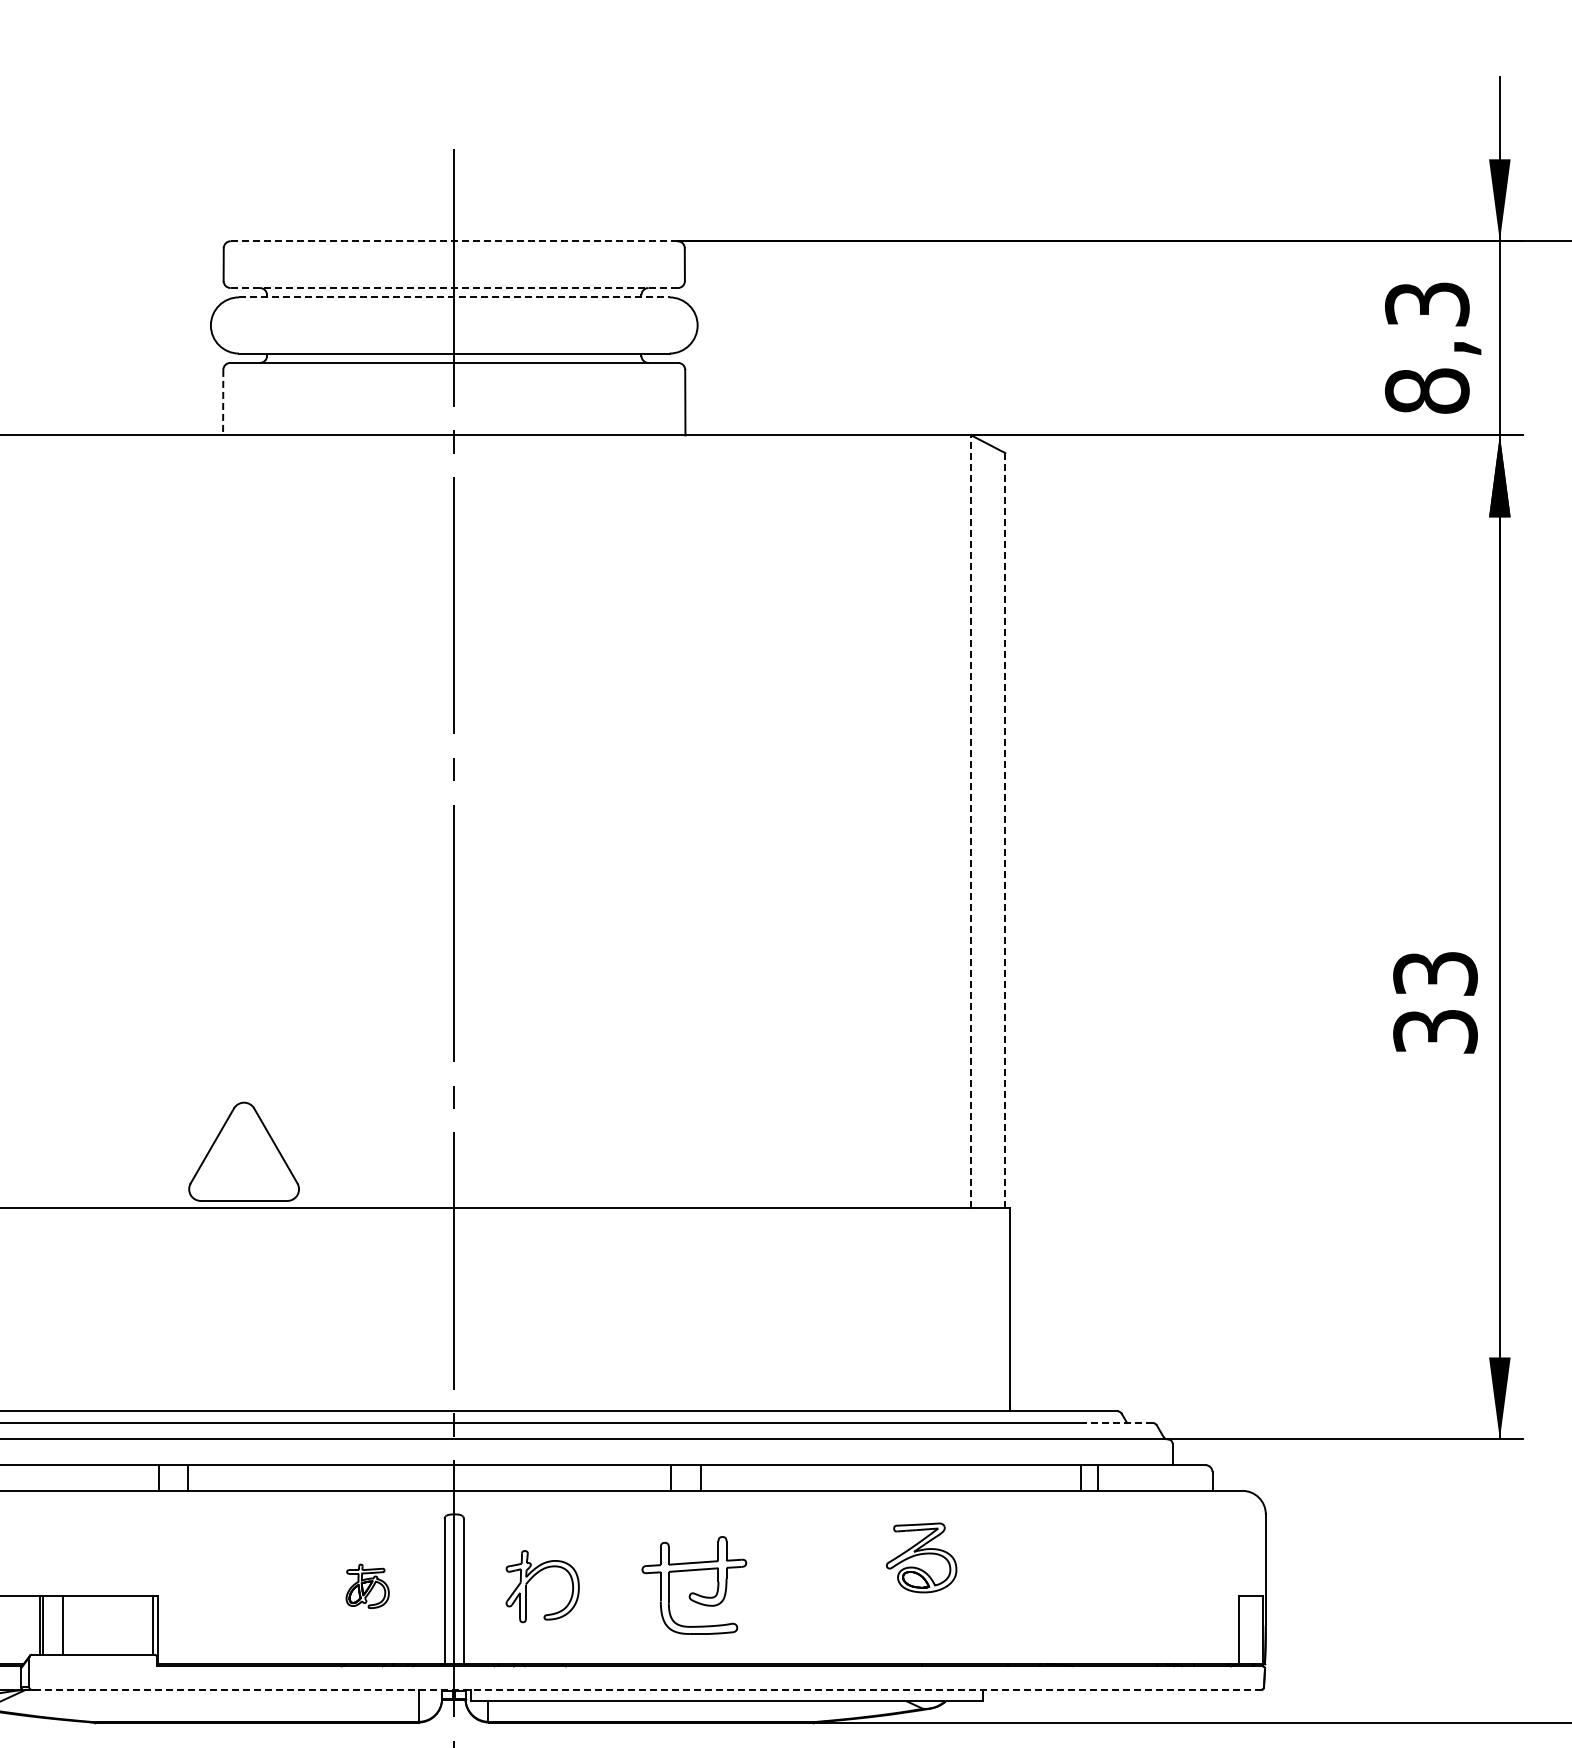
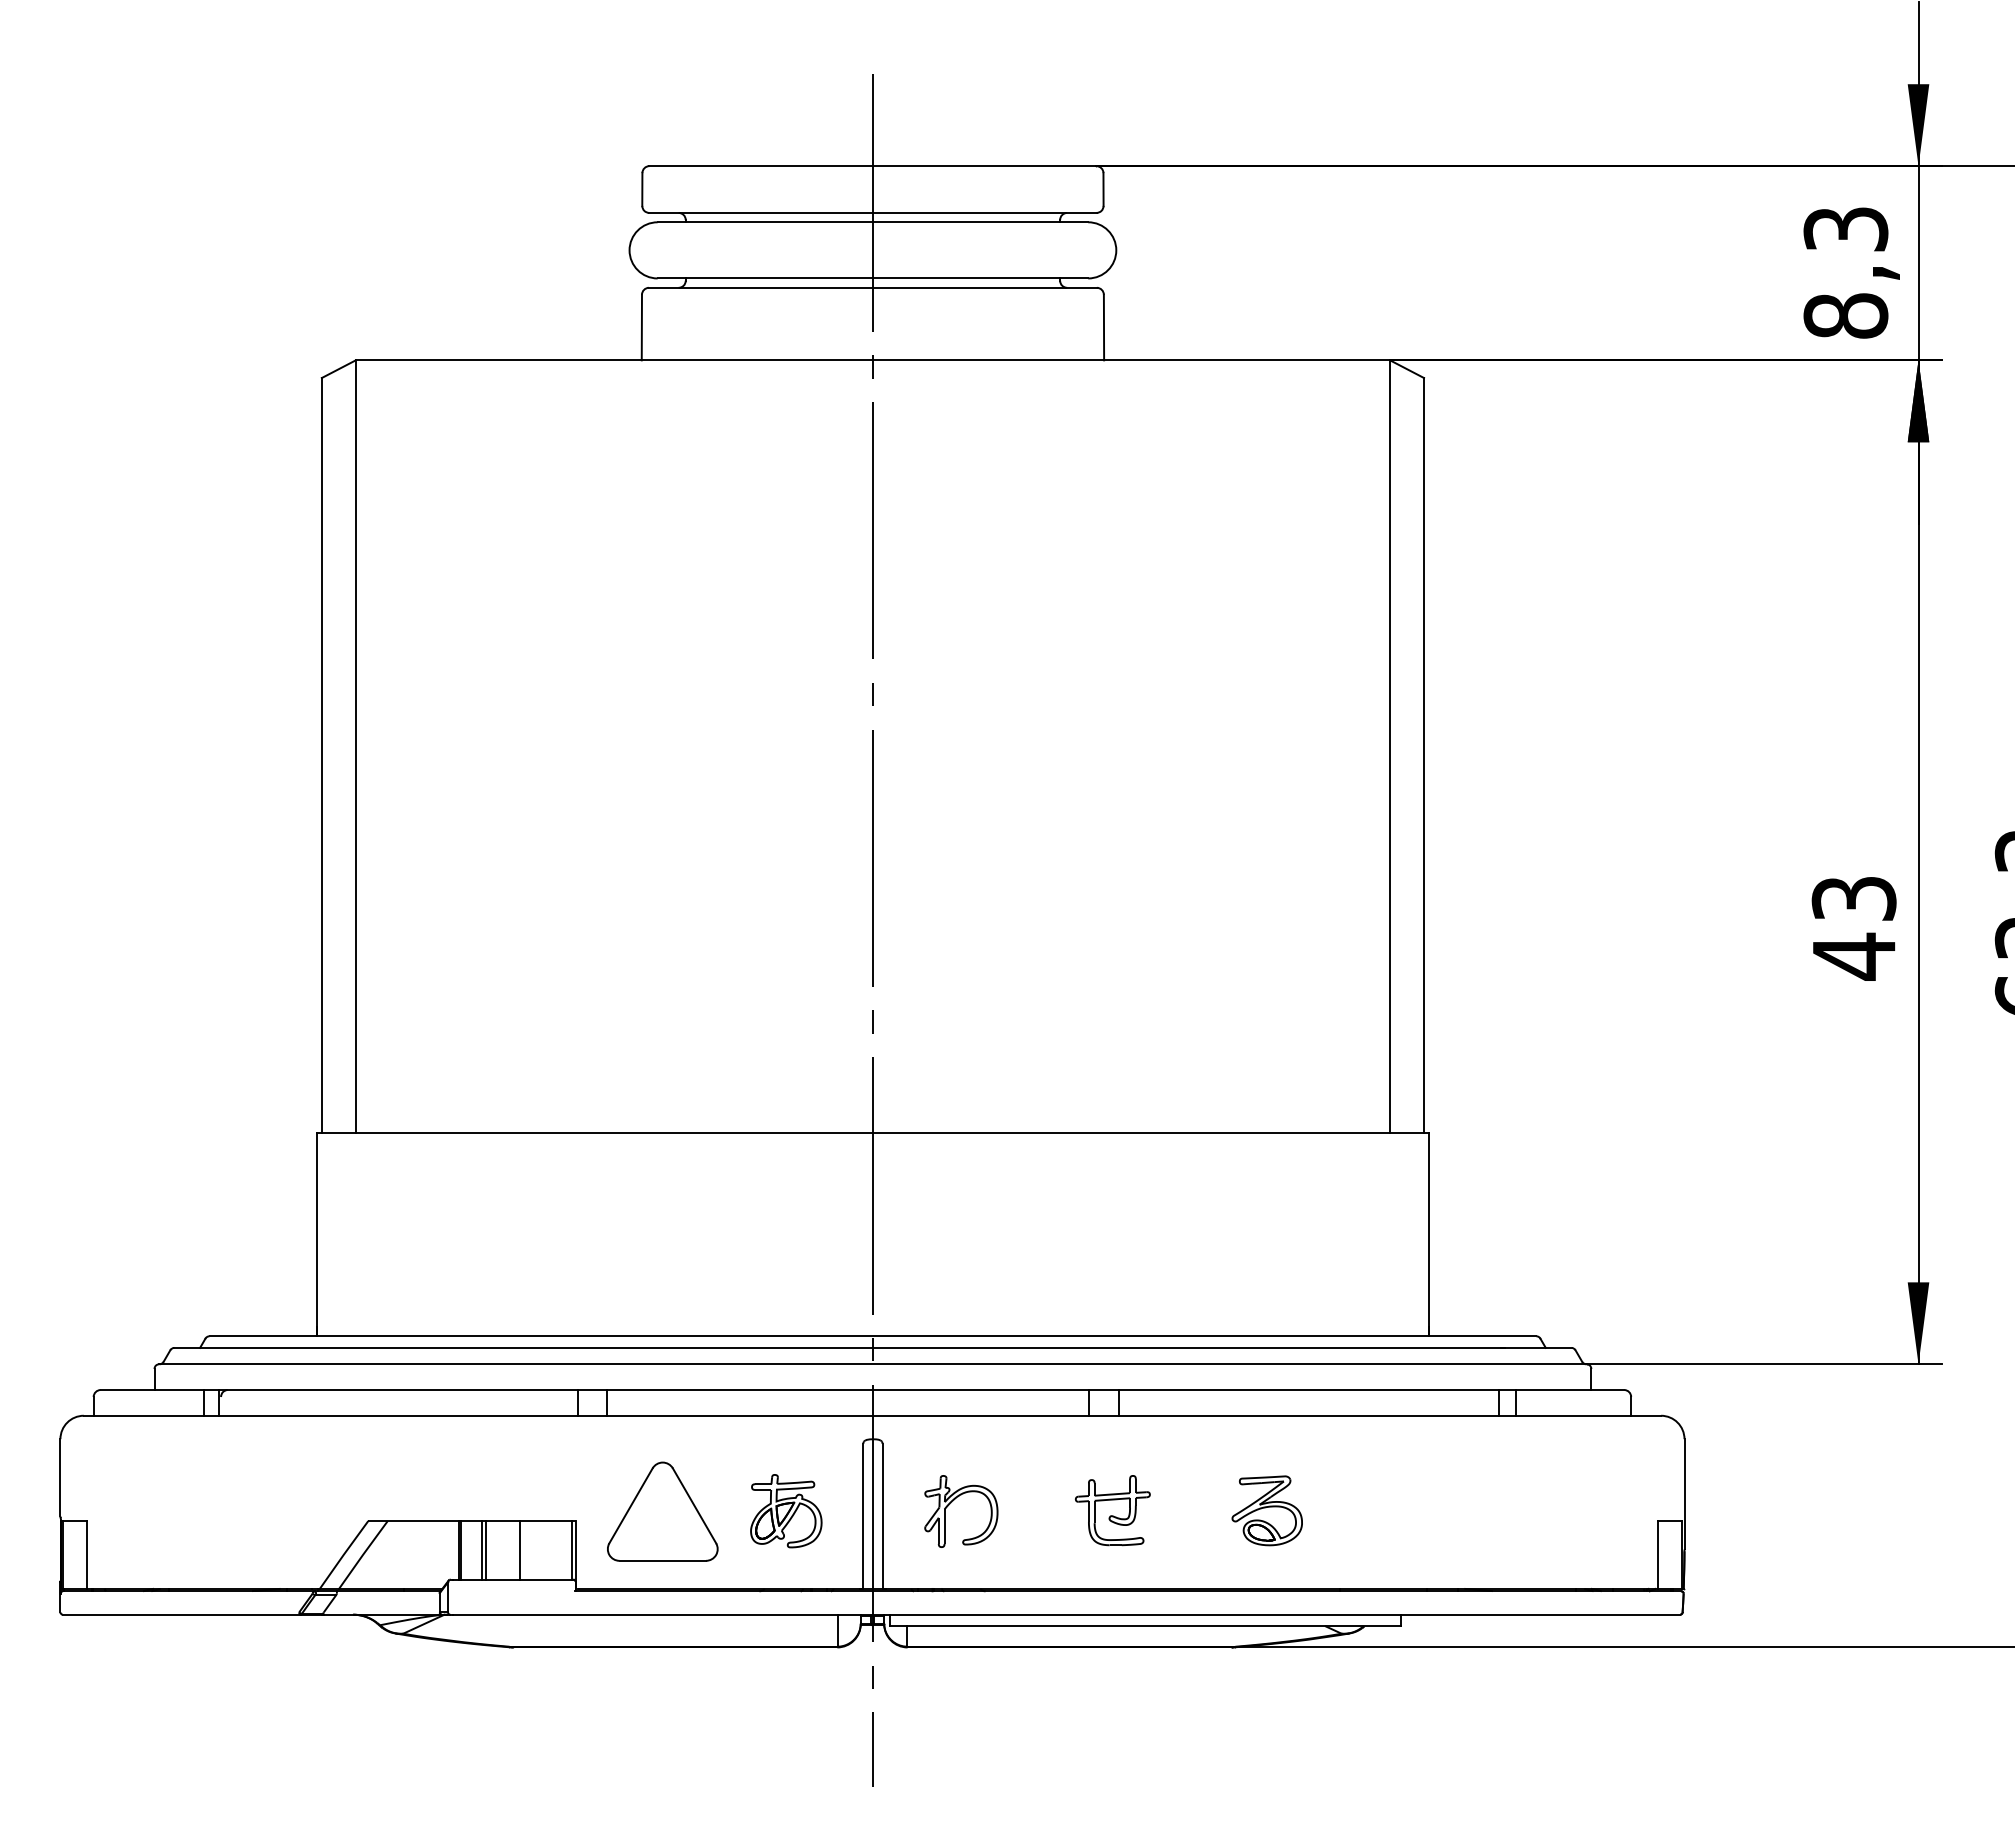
line: (453, 241) -> (872, 166), dashed -> solid
line: (453, 287) -> (872, 212), dashed -> solid
line: (454, 297) -> (873, 222), dashed -> solid
line: (222, 402) -> (641, 327), dashed -> solid
line: (971, 820) -> (1390, 745), dashed -> solid
line: (1005, 829) -> (1424, 754), dashed -> solid
text: (1434, 1031) -> (1853, 956), 33 -> 43
part: (243, 1151) -> (662, 1511), moved
line: (1116, 1422) -> (1535, 1347), dashed -> solid
part: (920, 1557) -> (1266, 1510), moved
part: (693, 1585) -> (1112, 1510), size x0.71
part: (367, 1586) -> (786, 1511), size x1.67
line: (66, 1625) -> (485, 1550), added
line: (101, 1625) -> (520, 1550), added
line: (647, 1689) -> (1066, 1614), dashed -> solid

